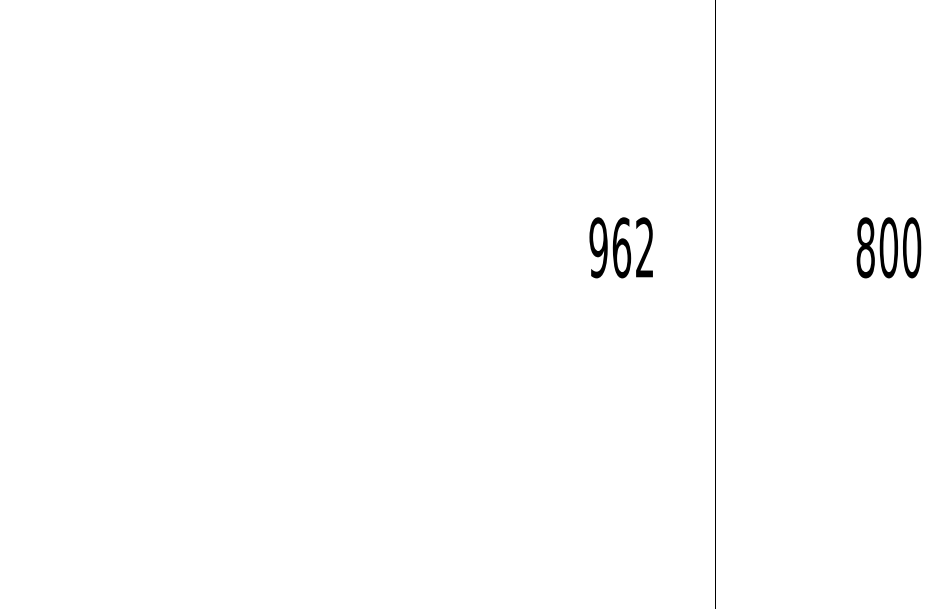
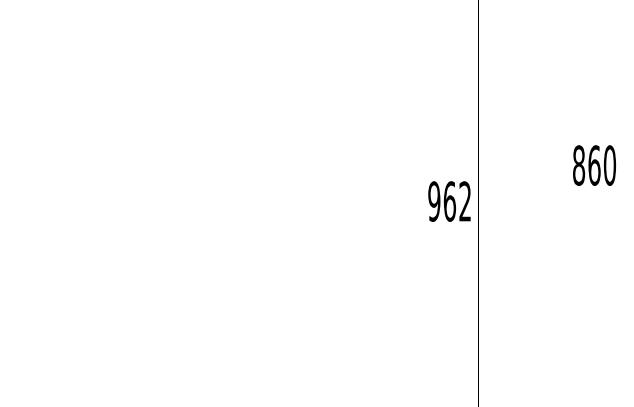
text: (621, 247) -> (449, 201), moved
text: (888, 247) -> (594, 165), 800 -> 860

